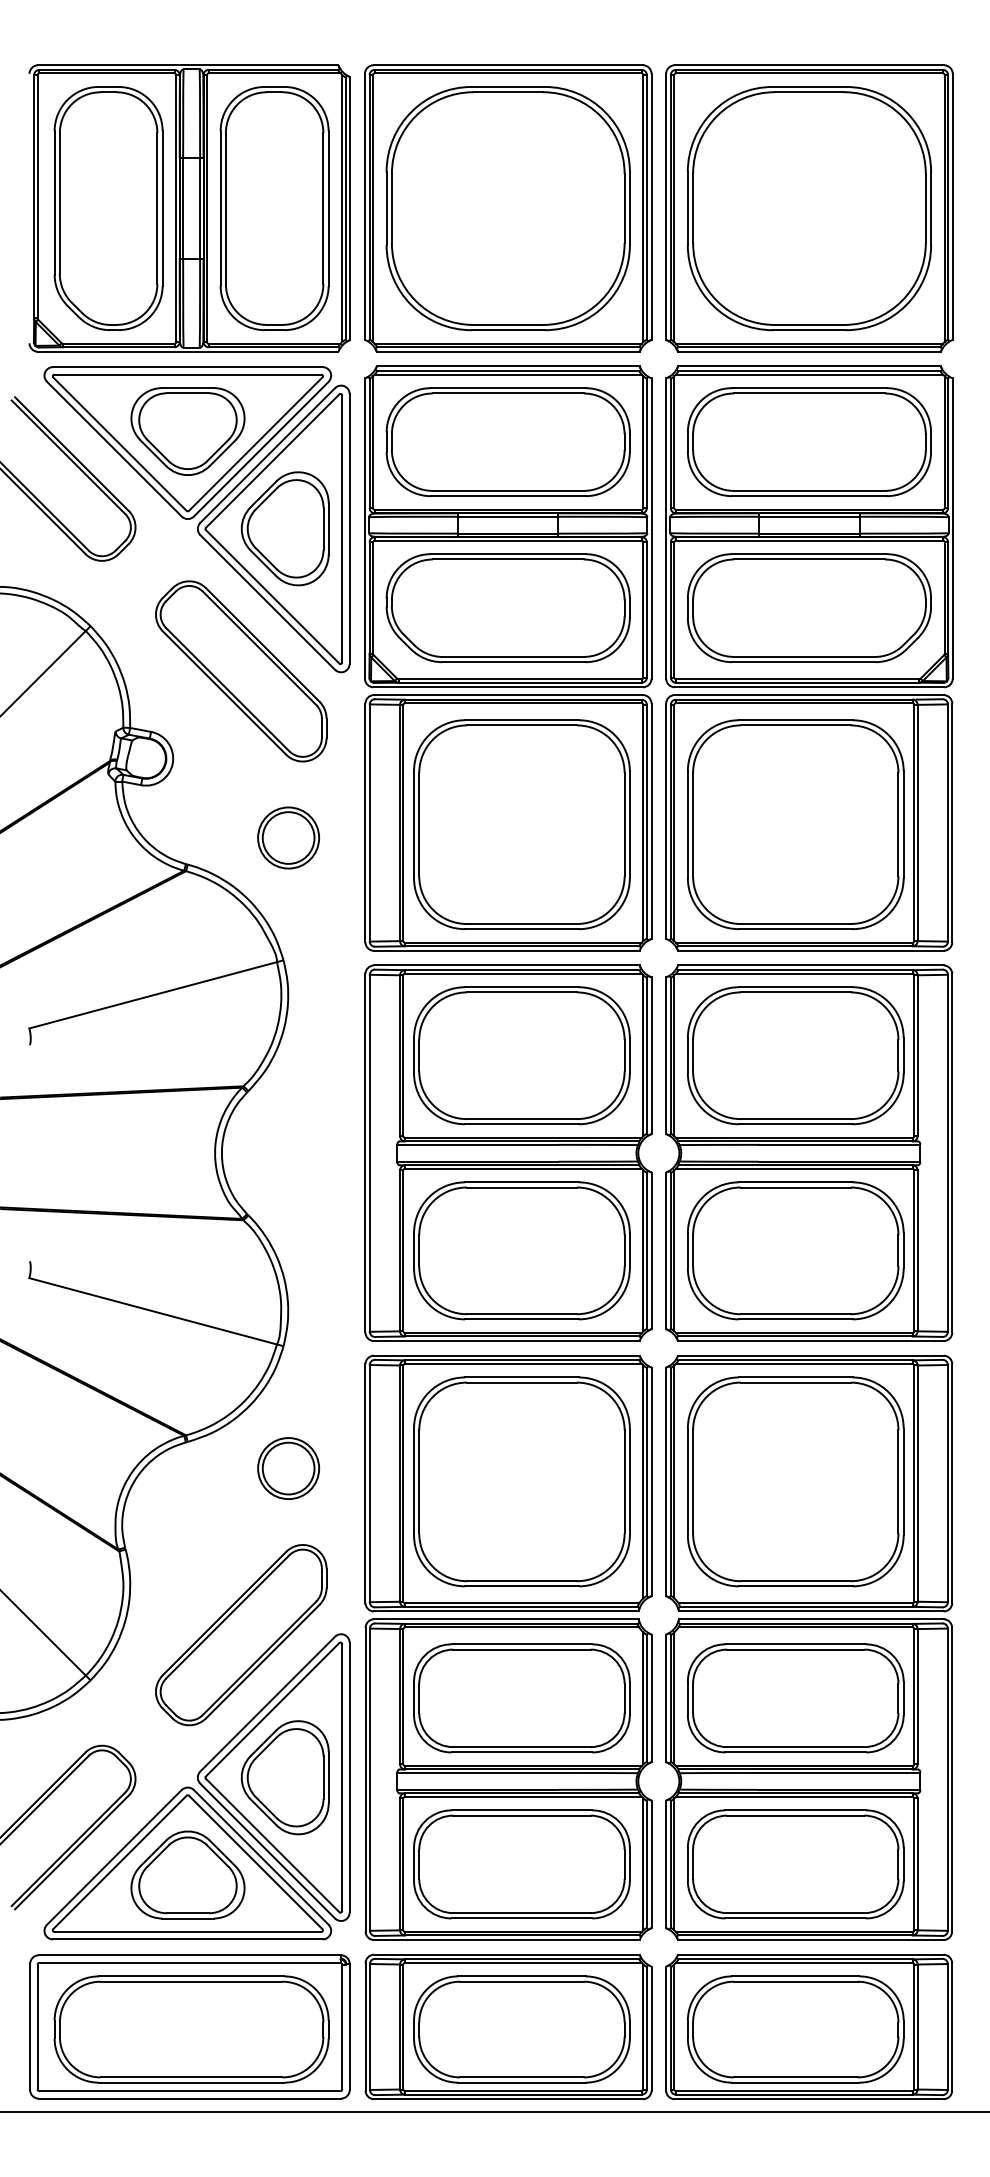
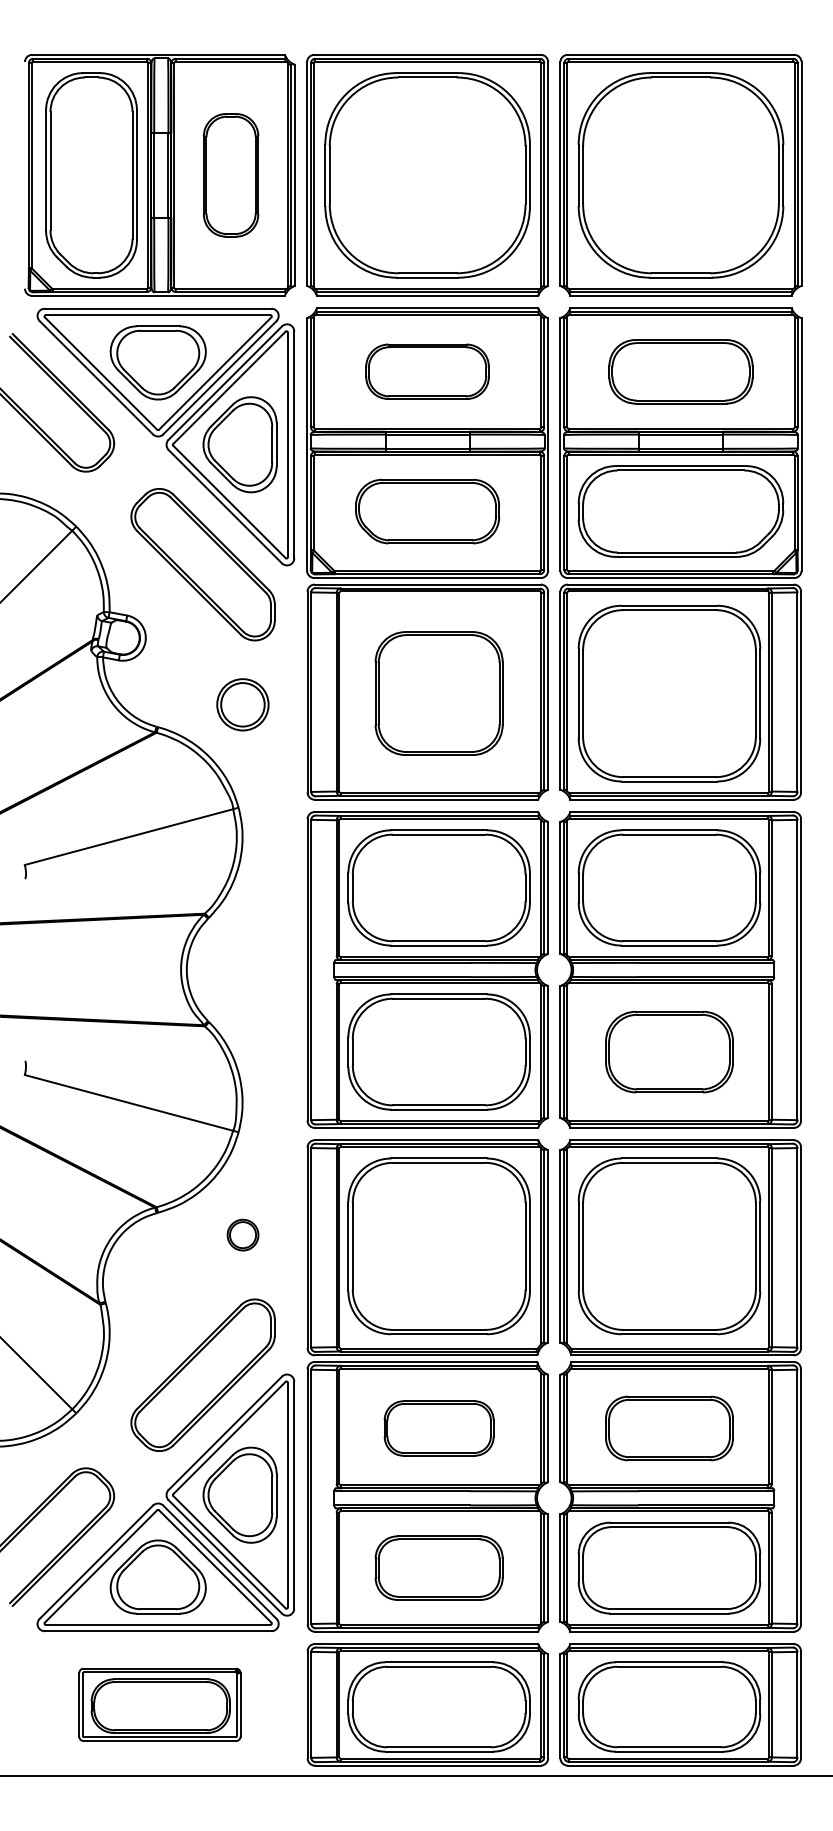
part: (274, 208) -> (231, 175), size x0.6
part: (507, 441) -> (427, 371), size x0.6
part: (809, 441) -> (681, 371), size x0.7
part: (507, 608) -> (427, 511), size x0.7
part: (521, 824) -> (438, 693), size x0.7
part: (795, 1250) -> (669, 1051), size x0.7
part: (288, 1468) -> (242, 1235), size x0.6
part: (521, 1698) -> (438, 1428), size x0.6
part: (795, 1698) -> (669, 1428), size x0.7
part: (521, 1864) -> (438, 1568), size x0.7
part: (189, 2026) -> (159, 1704), size x0.6

